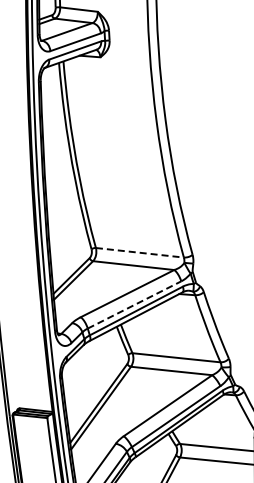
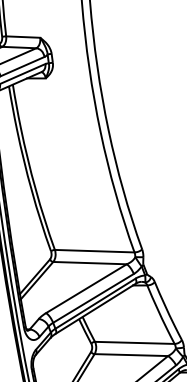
line: (140, 252) -> (95, 250), dashed -> solid
line: (134, 304) -> (93, 297), dashed -> solid

